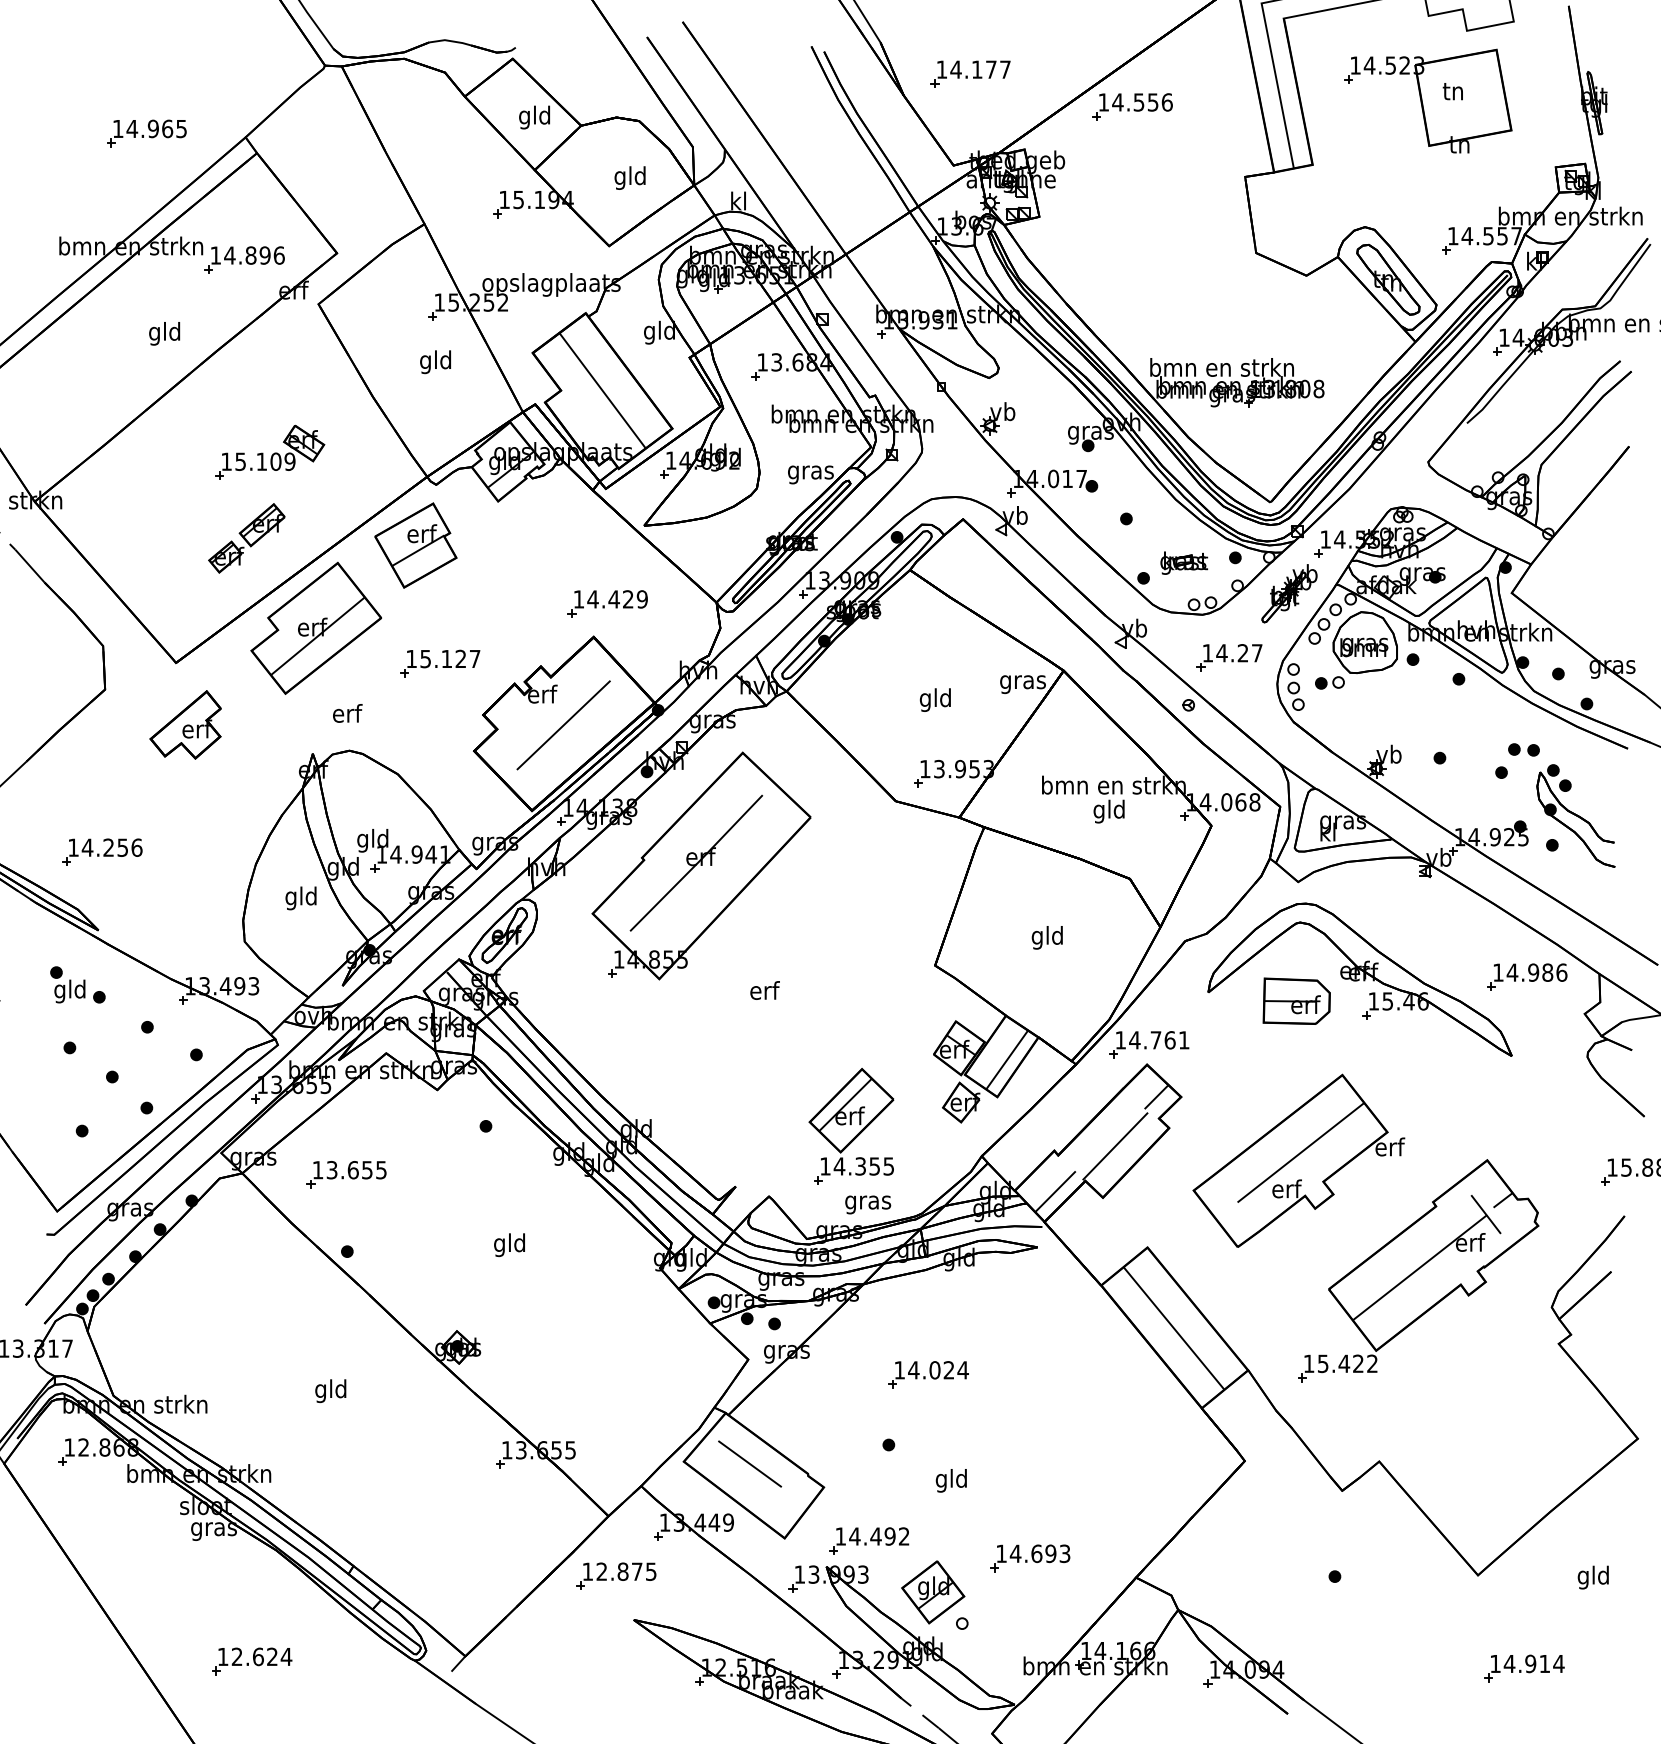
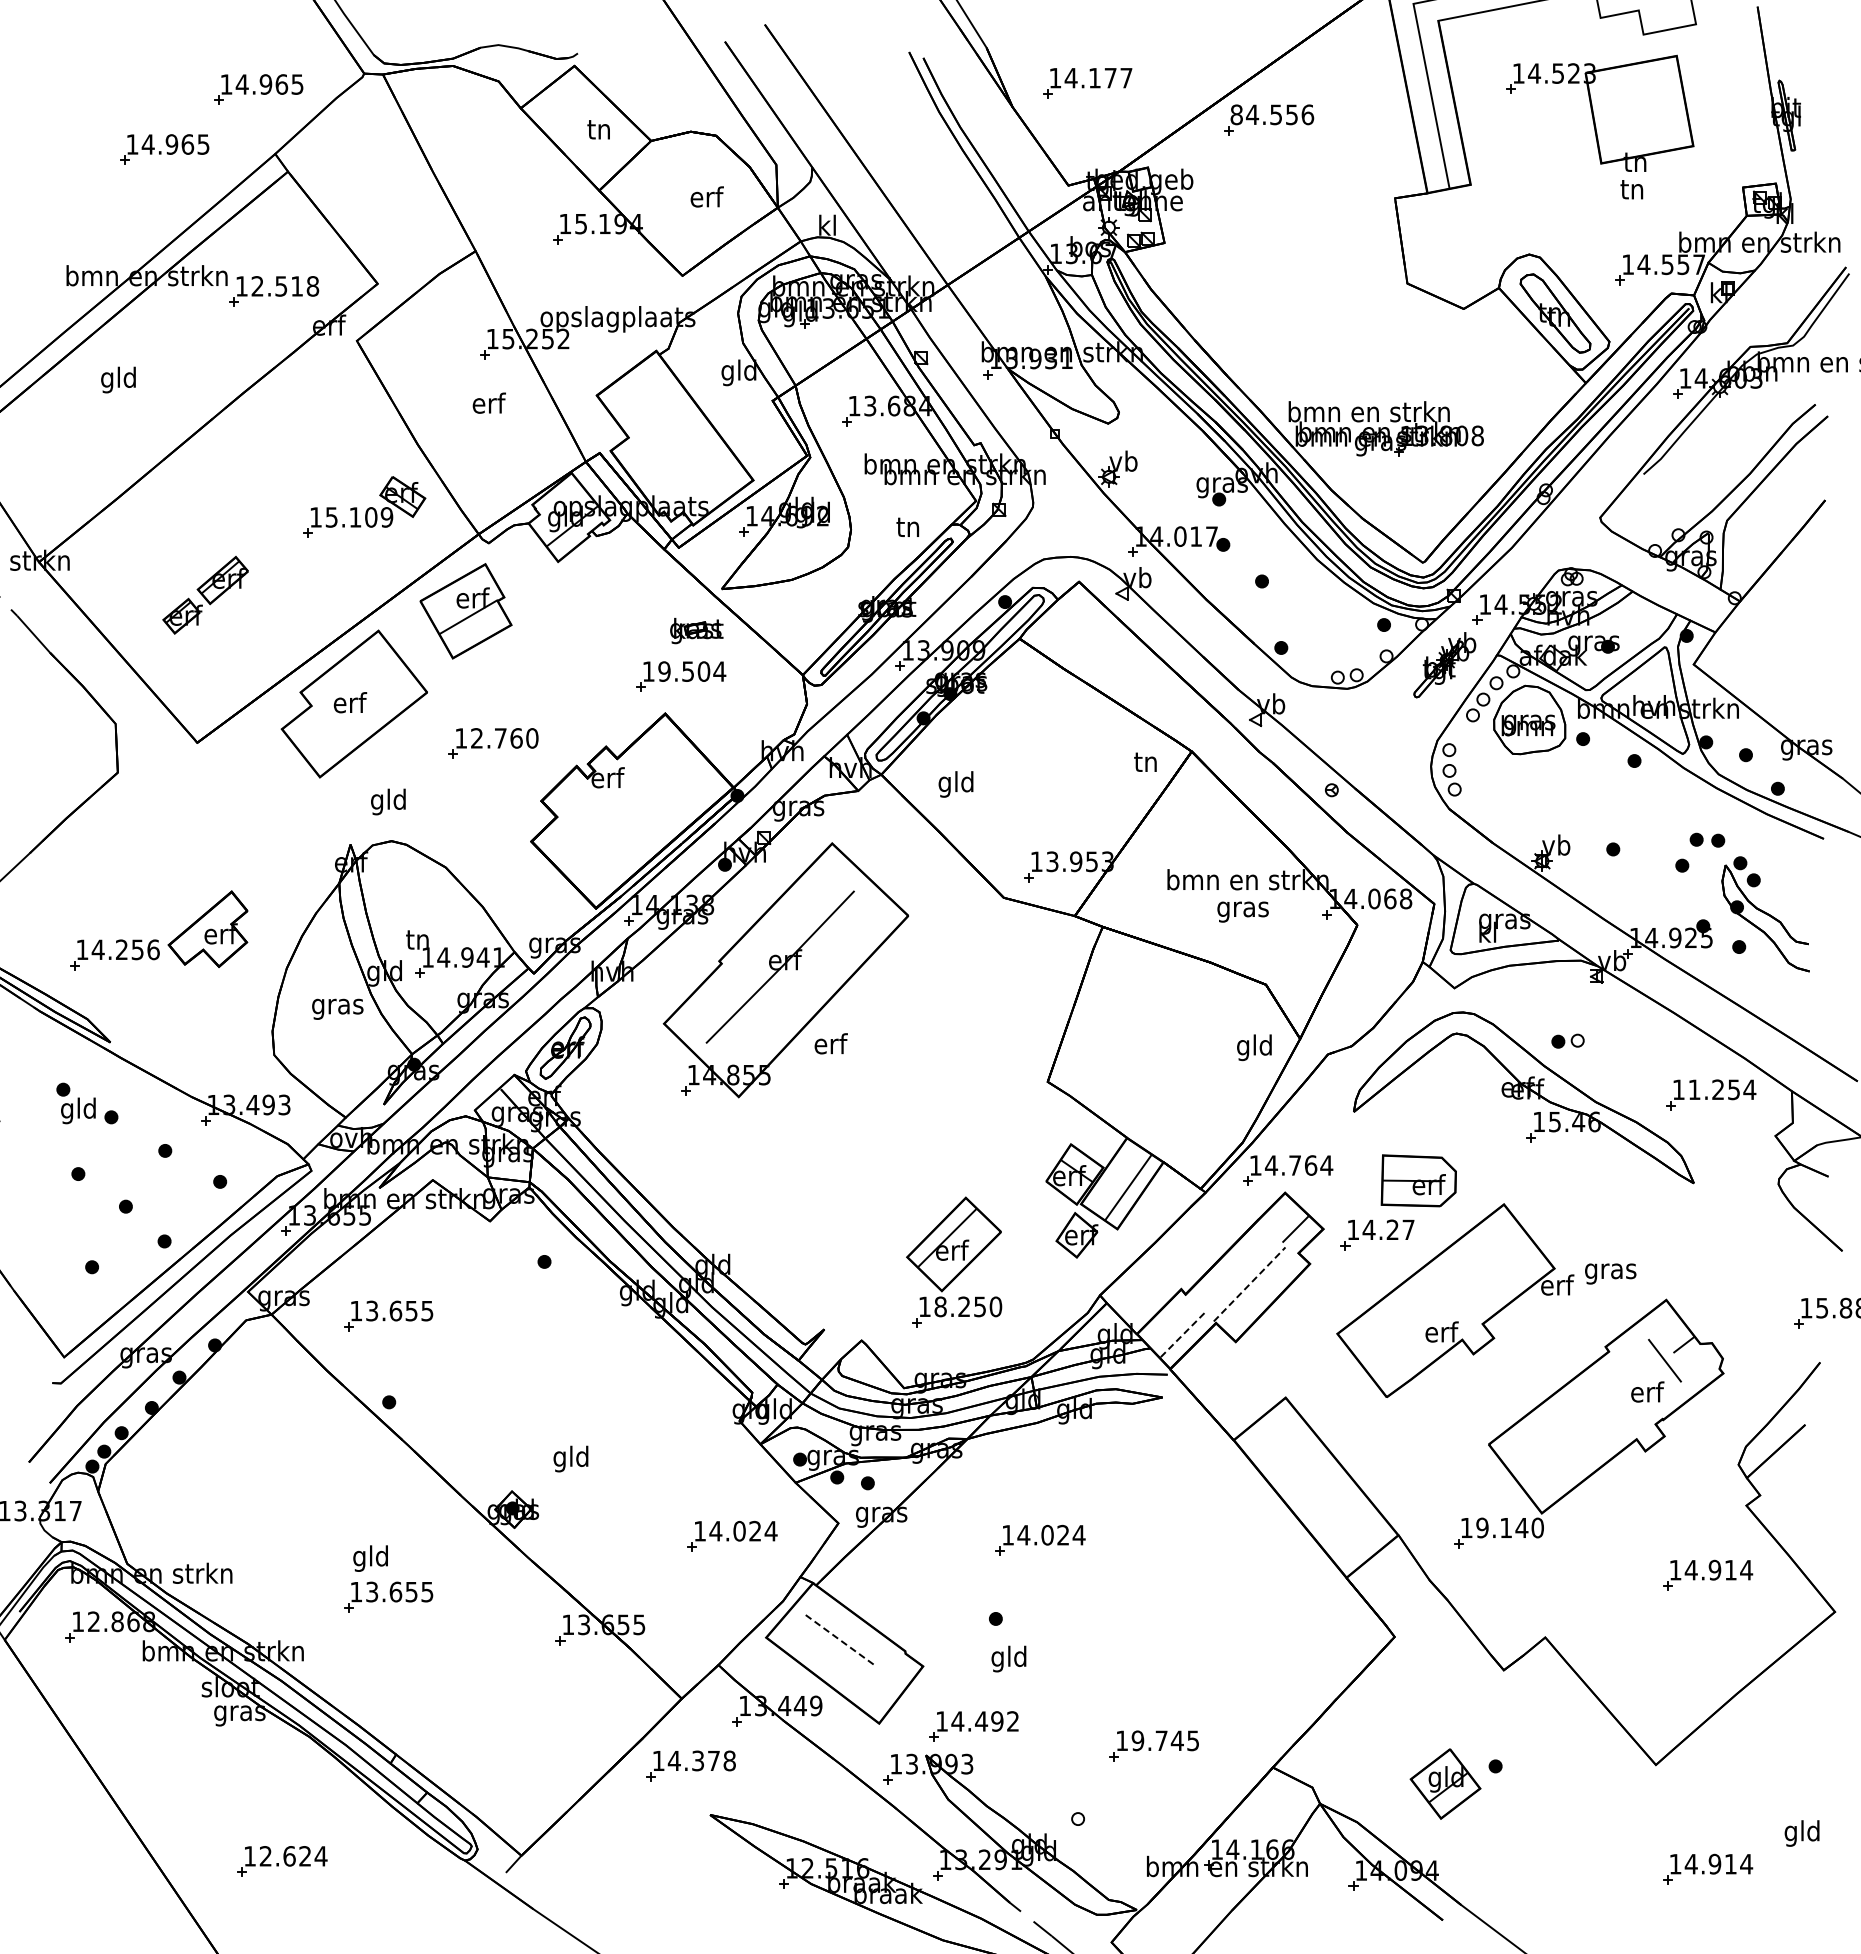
part: (230, 79) -> (258, 89), added
text: (1452, 91) -> (1631, 189), moved
text: (1103, 102) -> (1236, 114), 14.556 -> 84.556
text: (534, 117) -> (598, 131), gld -> tn
text: (629, 178) -> (705, 199), gld -> erf
text: (254, 255) -> (285, 286), 14.896 -> 12.518
text: (164, 333) -> (118, 379), moved
text: (435, 361) -> (487, 405), gld -> erf
line: (602, 390) -> (675, 437), removed
part: (269, 452) -> (364, 506), moved
text: (810, 472) -> (908, 529), gras -> tn
part: (246, 538) -> (205, 595), moved
part: (1183, 563) -> (696, 631), moved
text: (617, 599) -> (691, 671), 14.429 -> 19.504
line: (318, 635) -> (356, 712), removed
part: (1229, 657) -> (1377, 1234), moved
text: (450, 659) -> (504, 738), 15.127 -> 12.760
text: (1022, 682) -> (1145, 764), gras -> tn
part: (1329, 682) -> (1567, 1040), moved
text: (934, 700) -> (955, 784), moved
text: (346, 715) -> (388, 801), erf -> gld
part: (185, 724) -> (207, 928), moved
line: (563, 725) -> (631, 812), removed
text: (1108, 811) -> (1242, 909), gld -> gras
text: (372, 840) -> (417, 941), gld -> tn
text: (301, 898) -> (337, 1006), gld -> gras
text: (1047, 937) -> (1254, 1047), moved
text: (1537, 972) -> (1722, 1089), 14.986 -> 11.254
text: (764, 990) -> (830, 1043), moved
part: (1296, 1000) -> (1418, 1180), moved
text: (1183, 1040) -> (1326, 1165), 14.761 -> 14.764
line: (1115, 1146) -> (1249, 1284), solid -> dashed
line: (1300, 1152) -> (1457, 1291), removed
text: (864, 1166) -> (968, 1306), 14.355 -> 18.250
line: (1055, 1191) -> (1182, 1335), solid -> dashed
text: (867, 1204) -> (1610, 1273), moved
text: (509, 1244) -> (570, 1458), moved
line: (1419, 1266) -> (1590, 1419), removed
line: (1174, 1328) -> (1315, 1488), removed
text: (1347, 1363) -> (1509, 1527), 15.422 -> 19.140
part: (653, 1370) -> (732, 1535), added
part: (1524, 1405) -> (1708, 1574), added
part: (346, 1424) -> (388, 1596), added
line: (750, 1464) -> (840, 1640), solid -> dashed
text: (951, 1480) -> (1008, 1658), moved
text: (1040, 1553) -> (1165, 1740), 14.693 -> 19.745
text: (626, 1571) -> (701, 1760), 12.875 -> 14.378
text: (1592, 1577) -> (1801, 1833), moved
part: (933, 1591) -> (1445, 1783), moved

